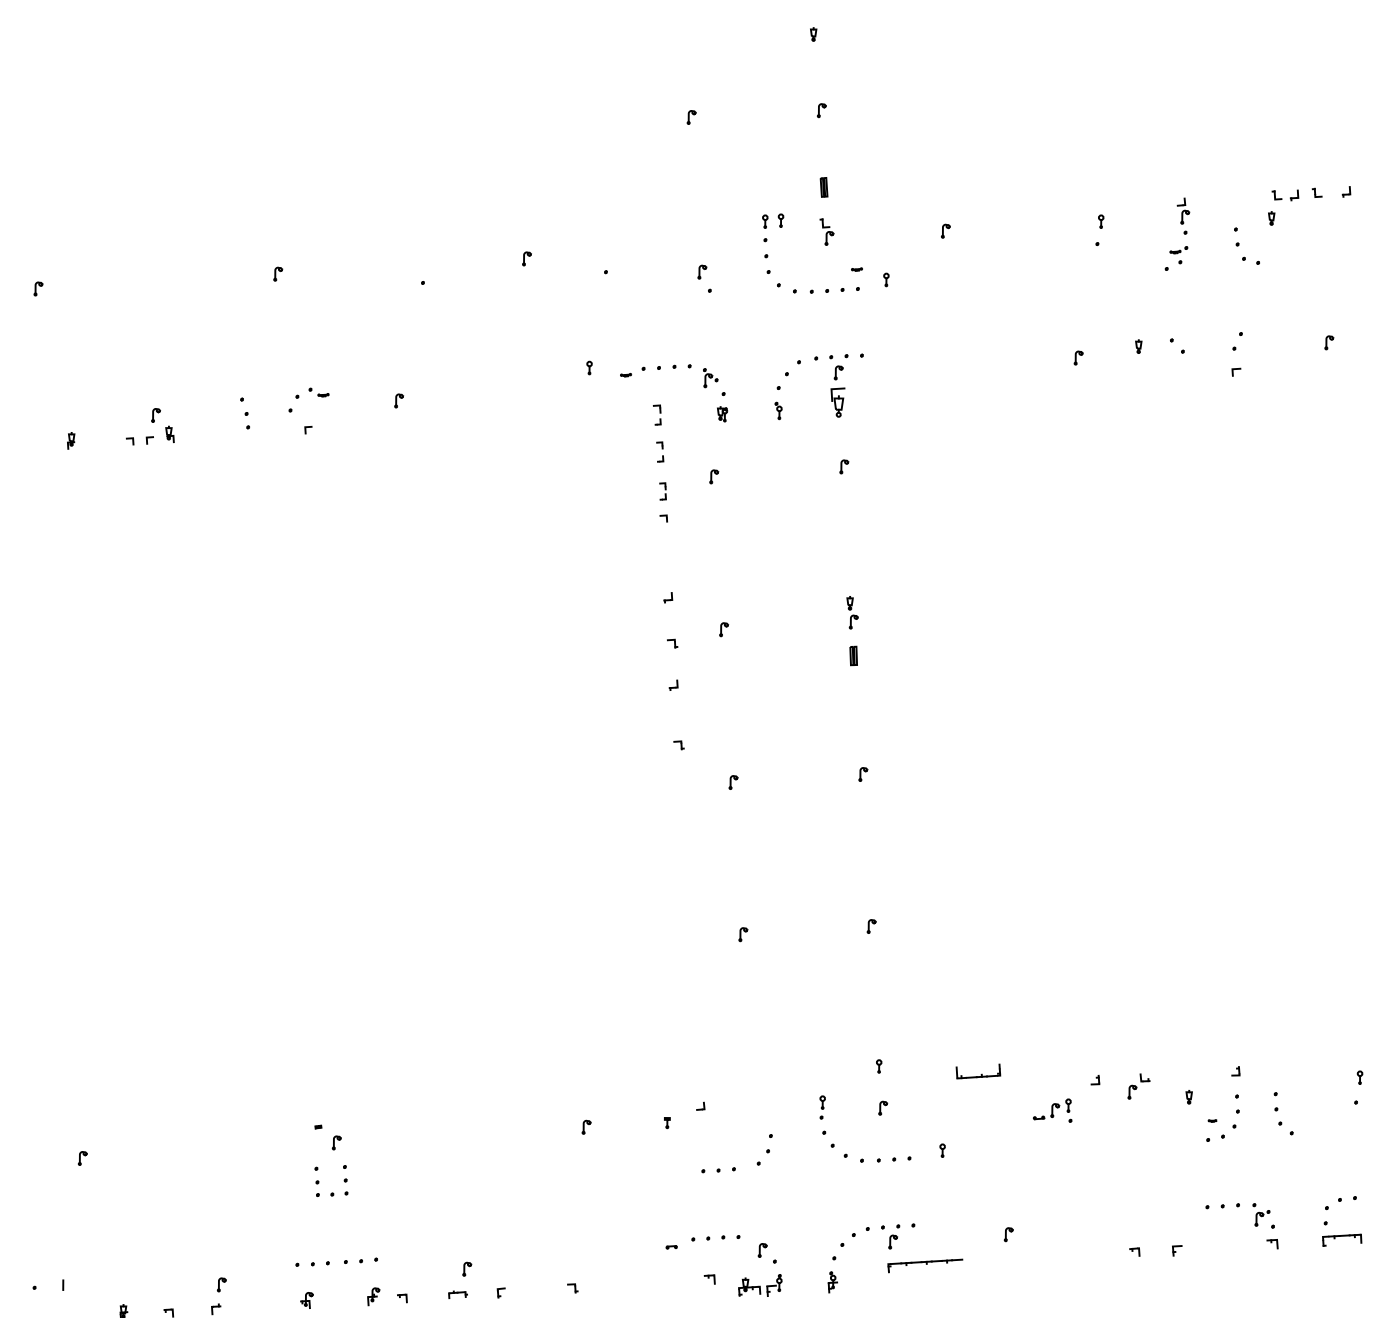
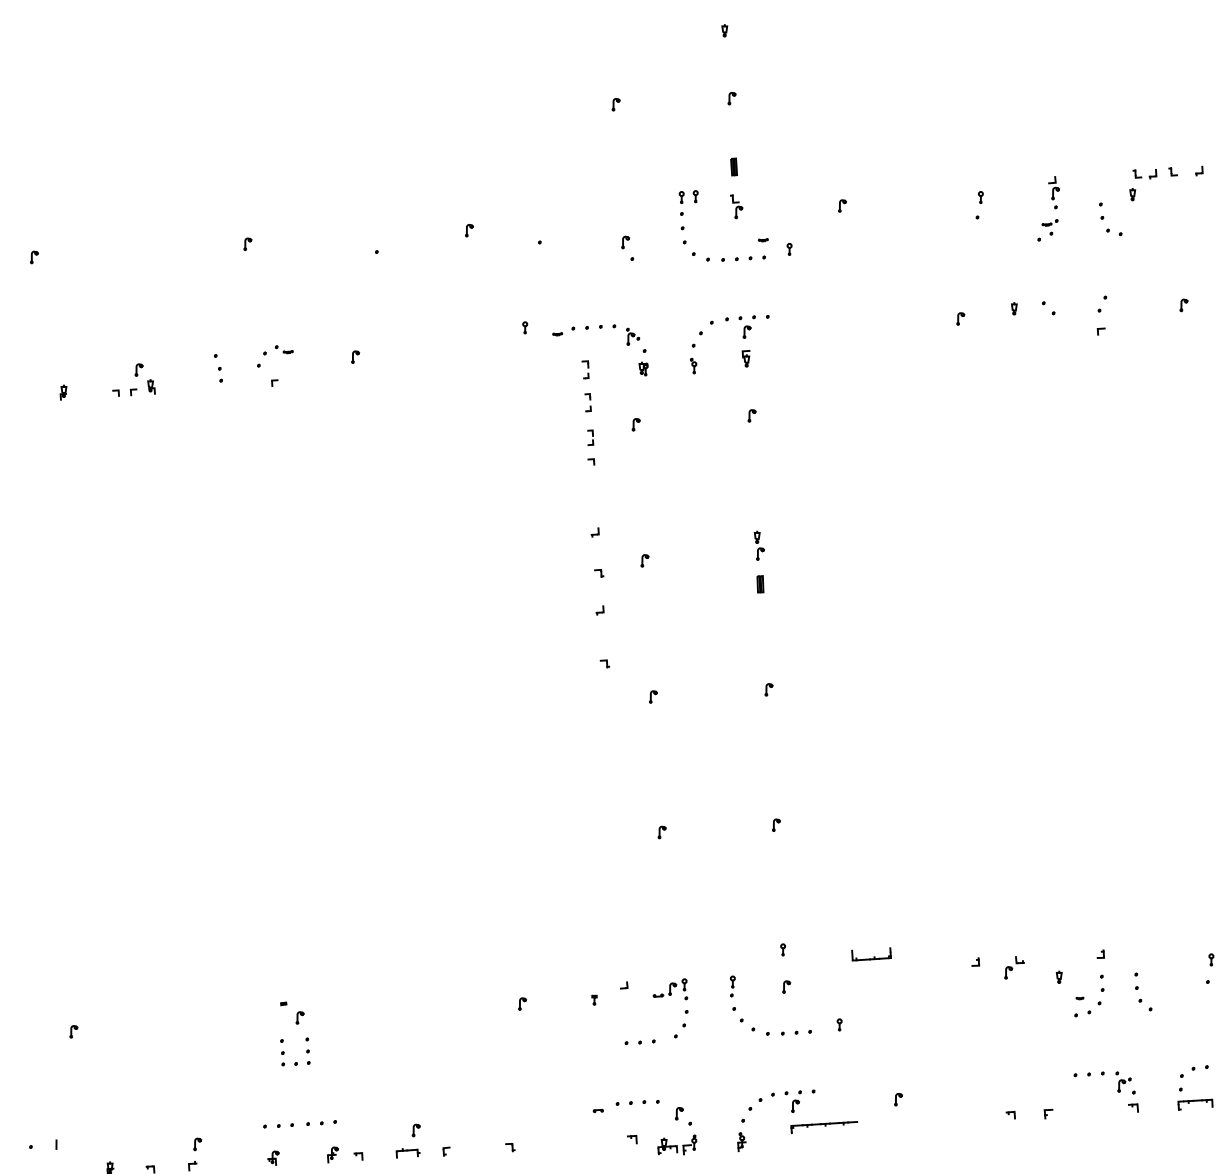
part: (837, 402) -> (746, 358), size x0.62
part: (1052, 1110) -> (670, 989), moved
part: (457, 1294) -> (407, 1152), size x1.43

